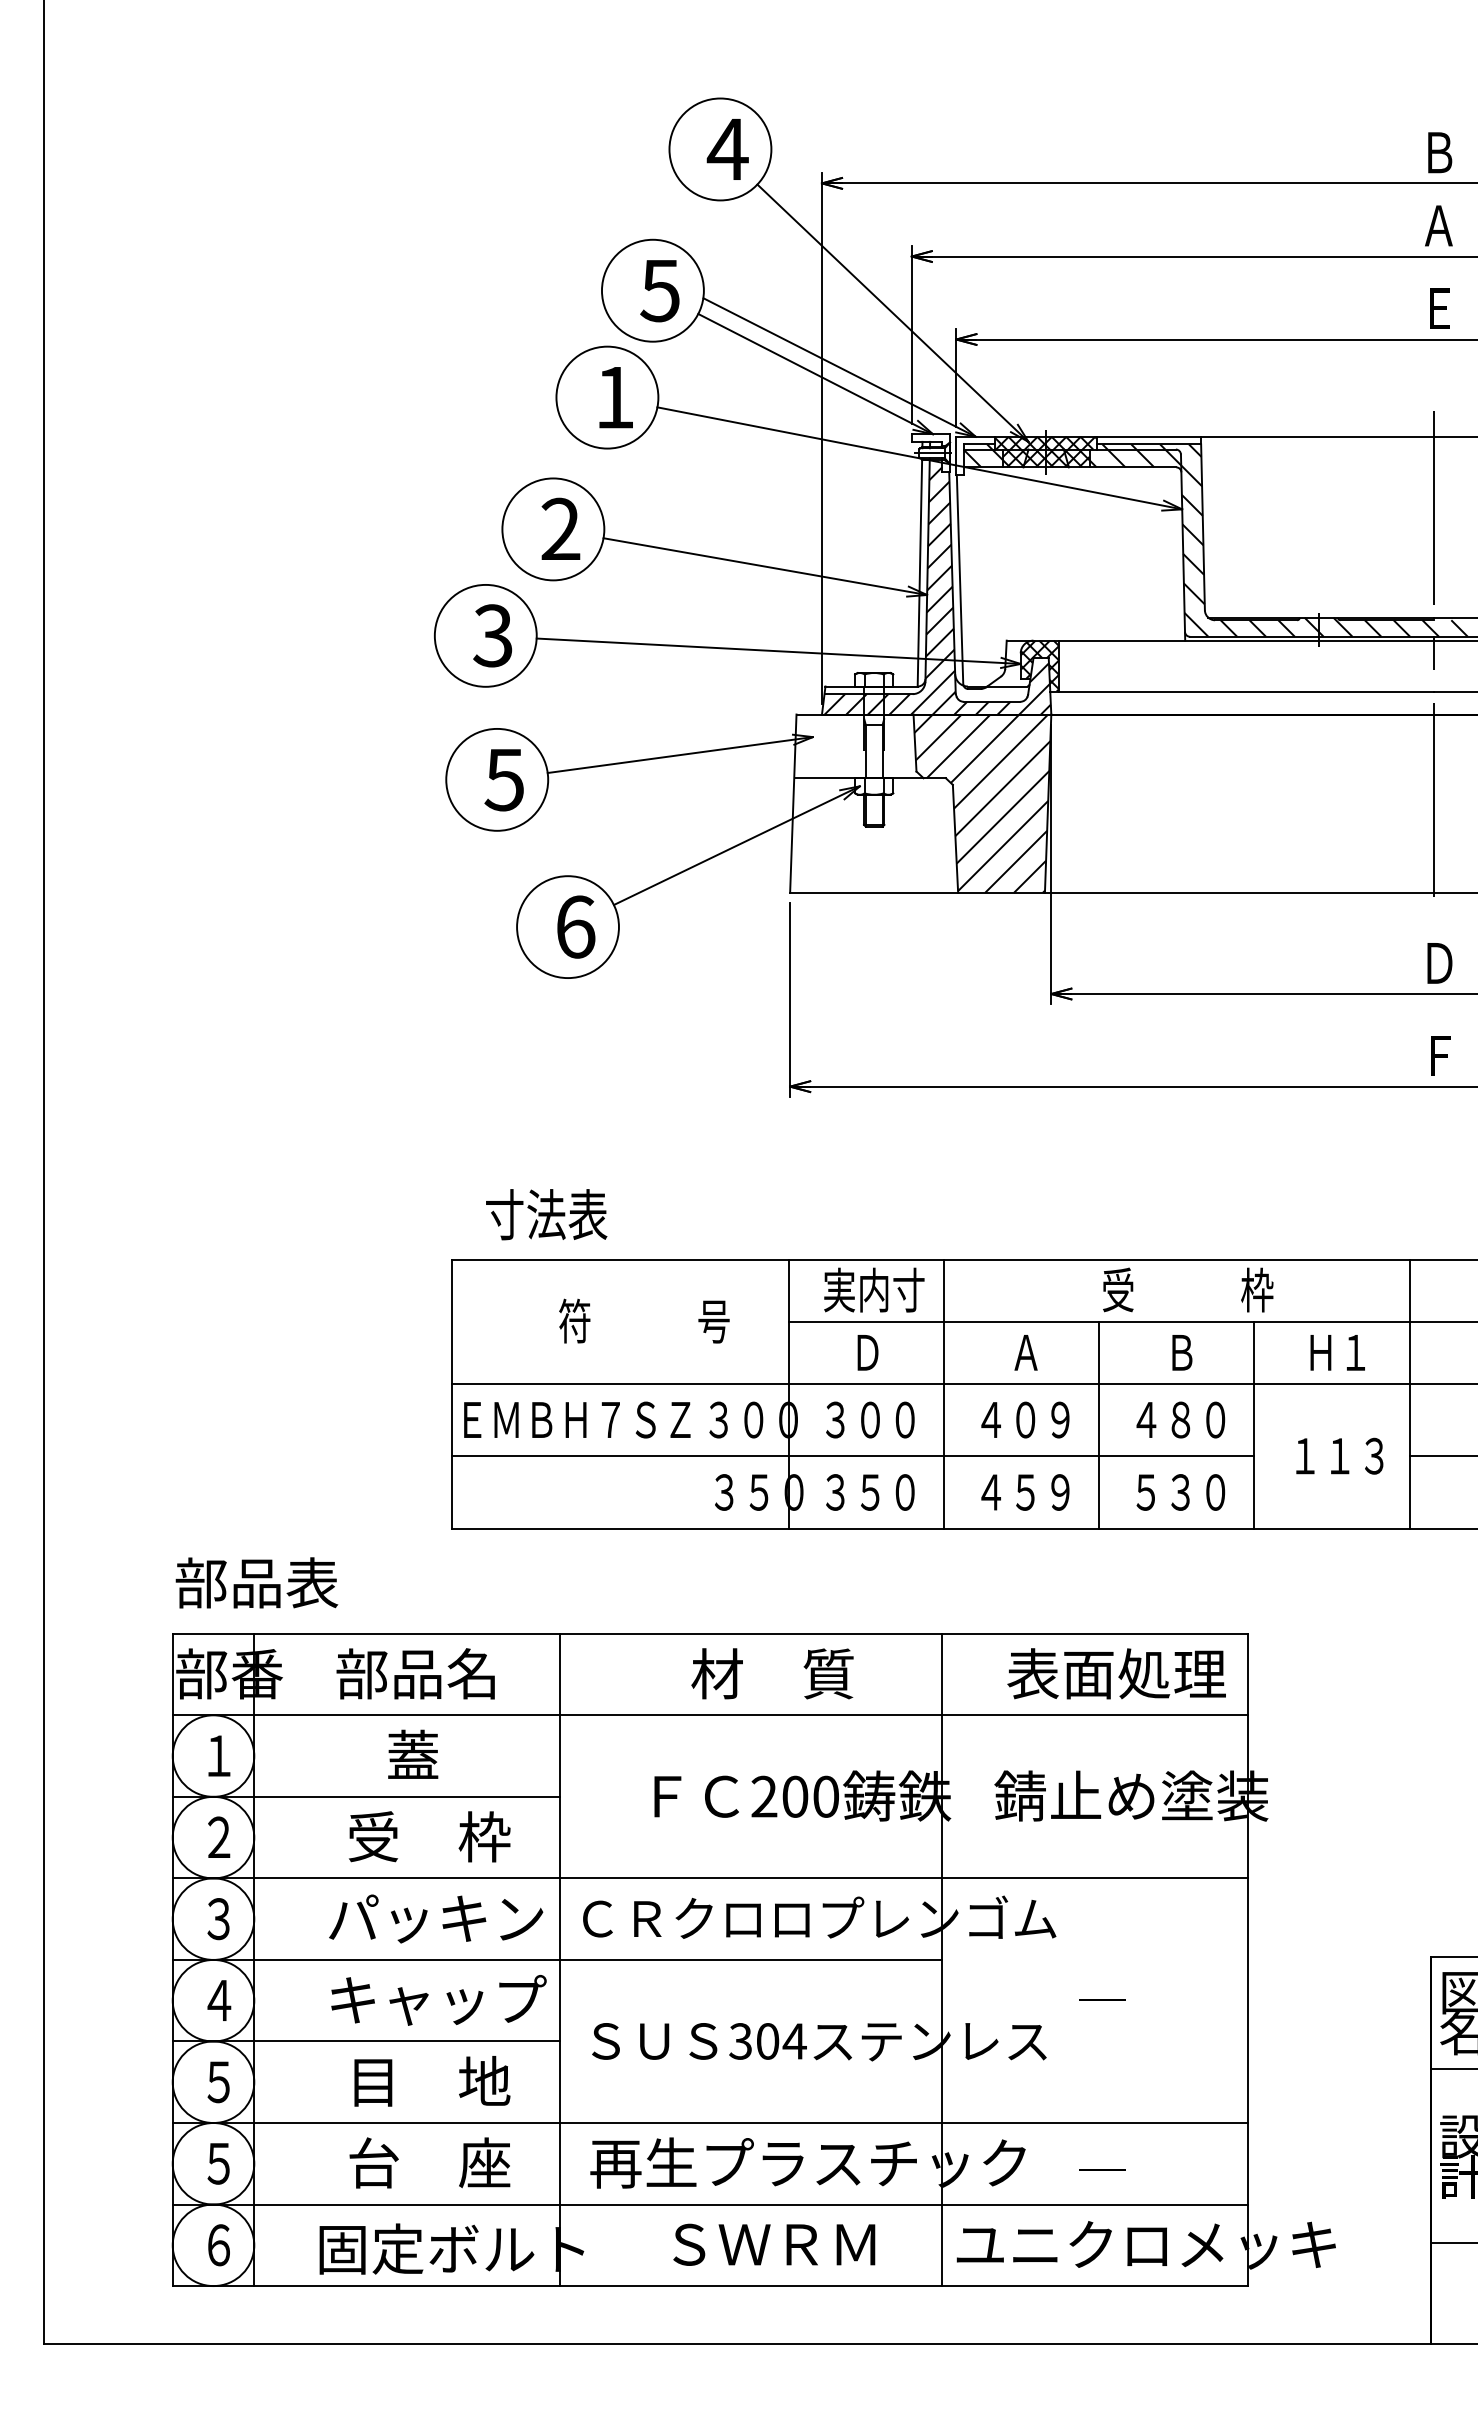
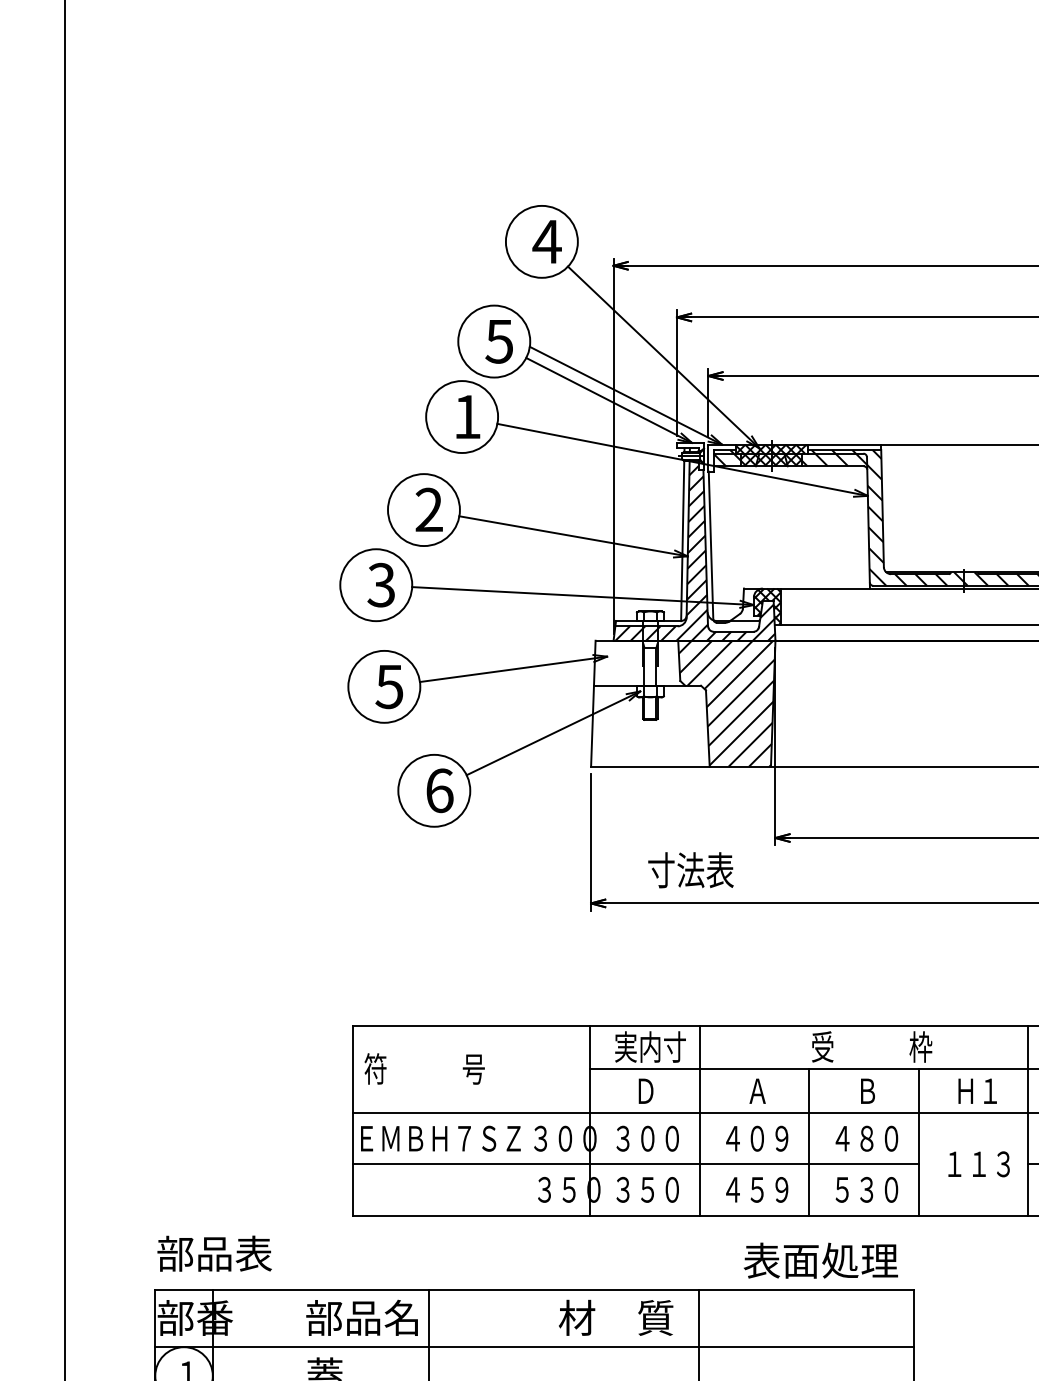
text: (546, 1214) -> (690, 870), moved
text: (644, 1320) -> (424, 1068), moved
text: (415, 1673) -> (361, 1317), moved
text: (772, 1673) -> (616, 1317), moved
text: (1116, 1673) -> (820, 1260), moved

